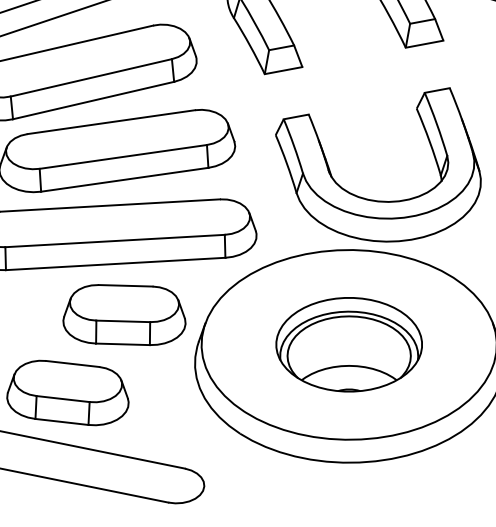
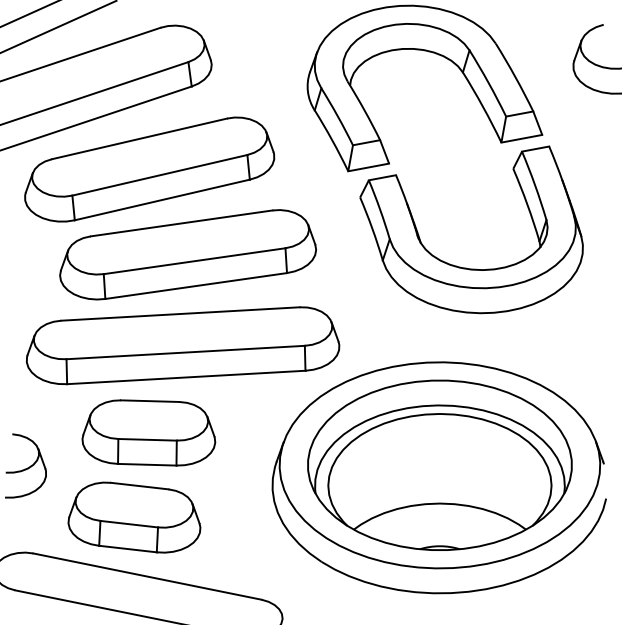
part: (373, 199) -> (466, 267), moved
part: (124, 314) -> (148, 432), moved
part: (348, 344) -> (439, 464), size x1.67

